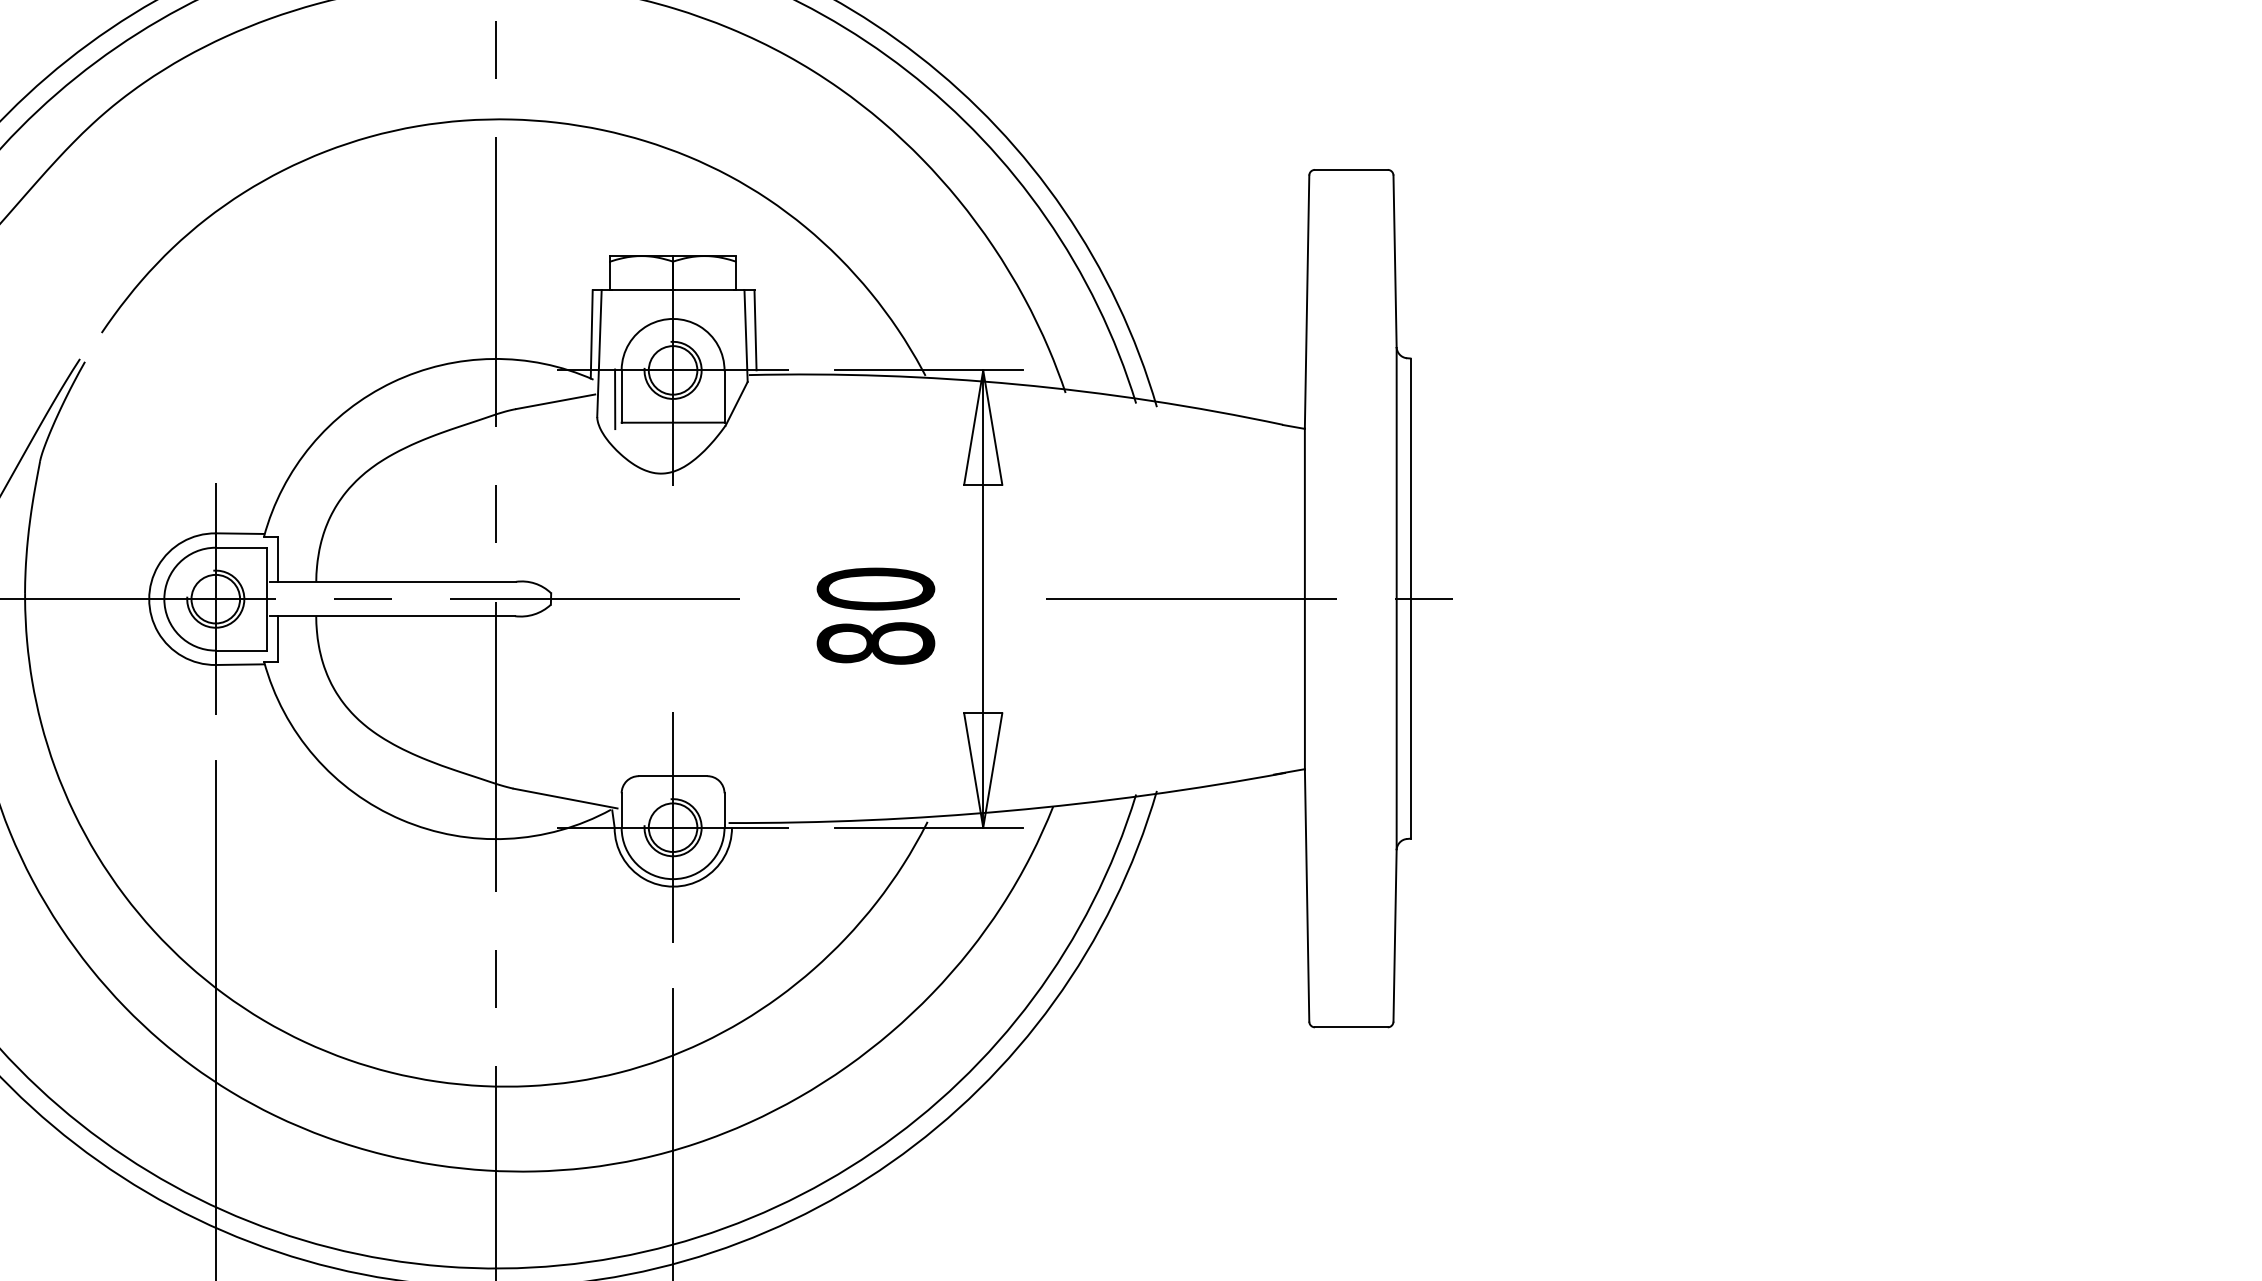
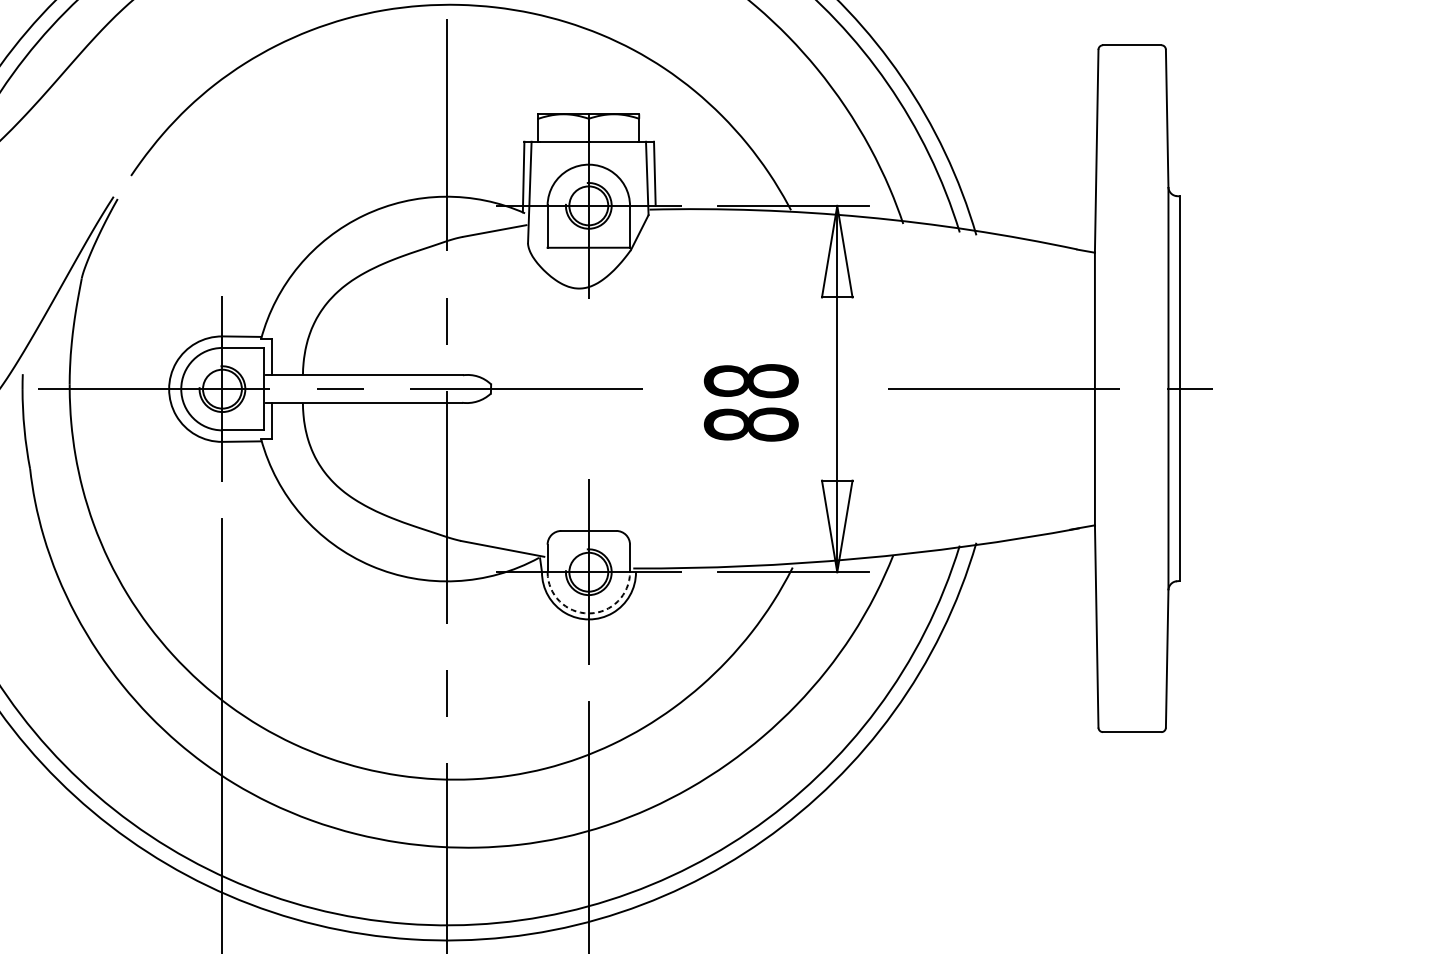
line: (615, 399) -> (542, 229), removed
text: (875, 588) -> (750, 380), 80 -> 88
arc: (673, 879) -> (589, 613), solid -> dashed

